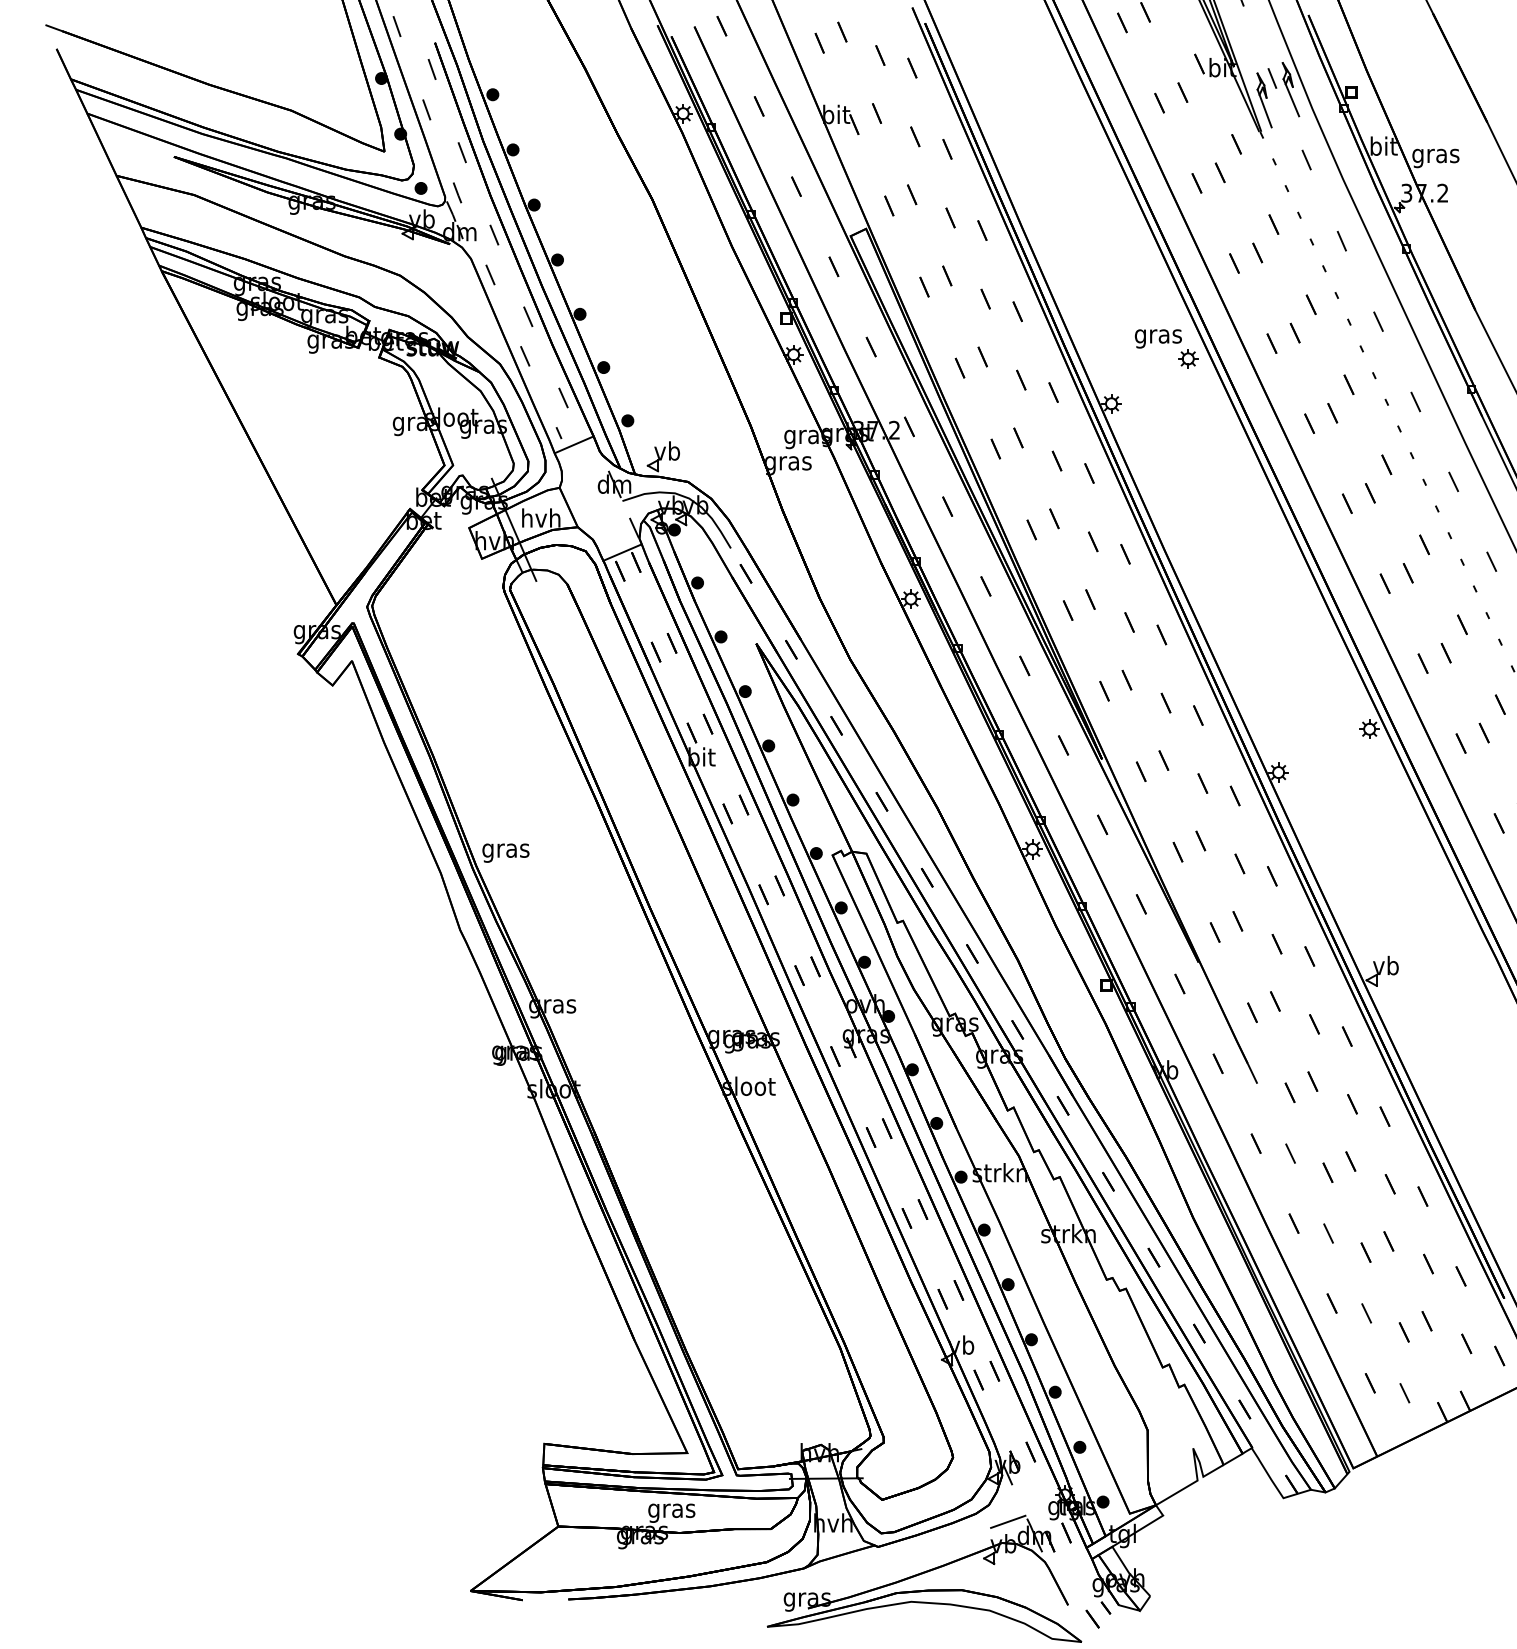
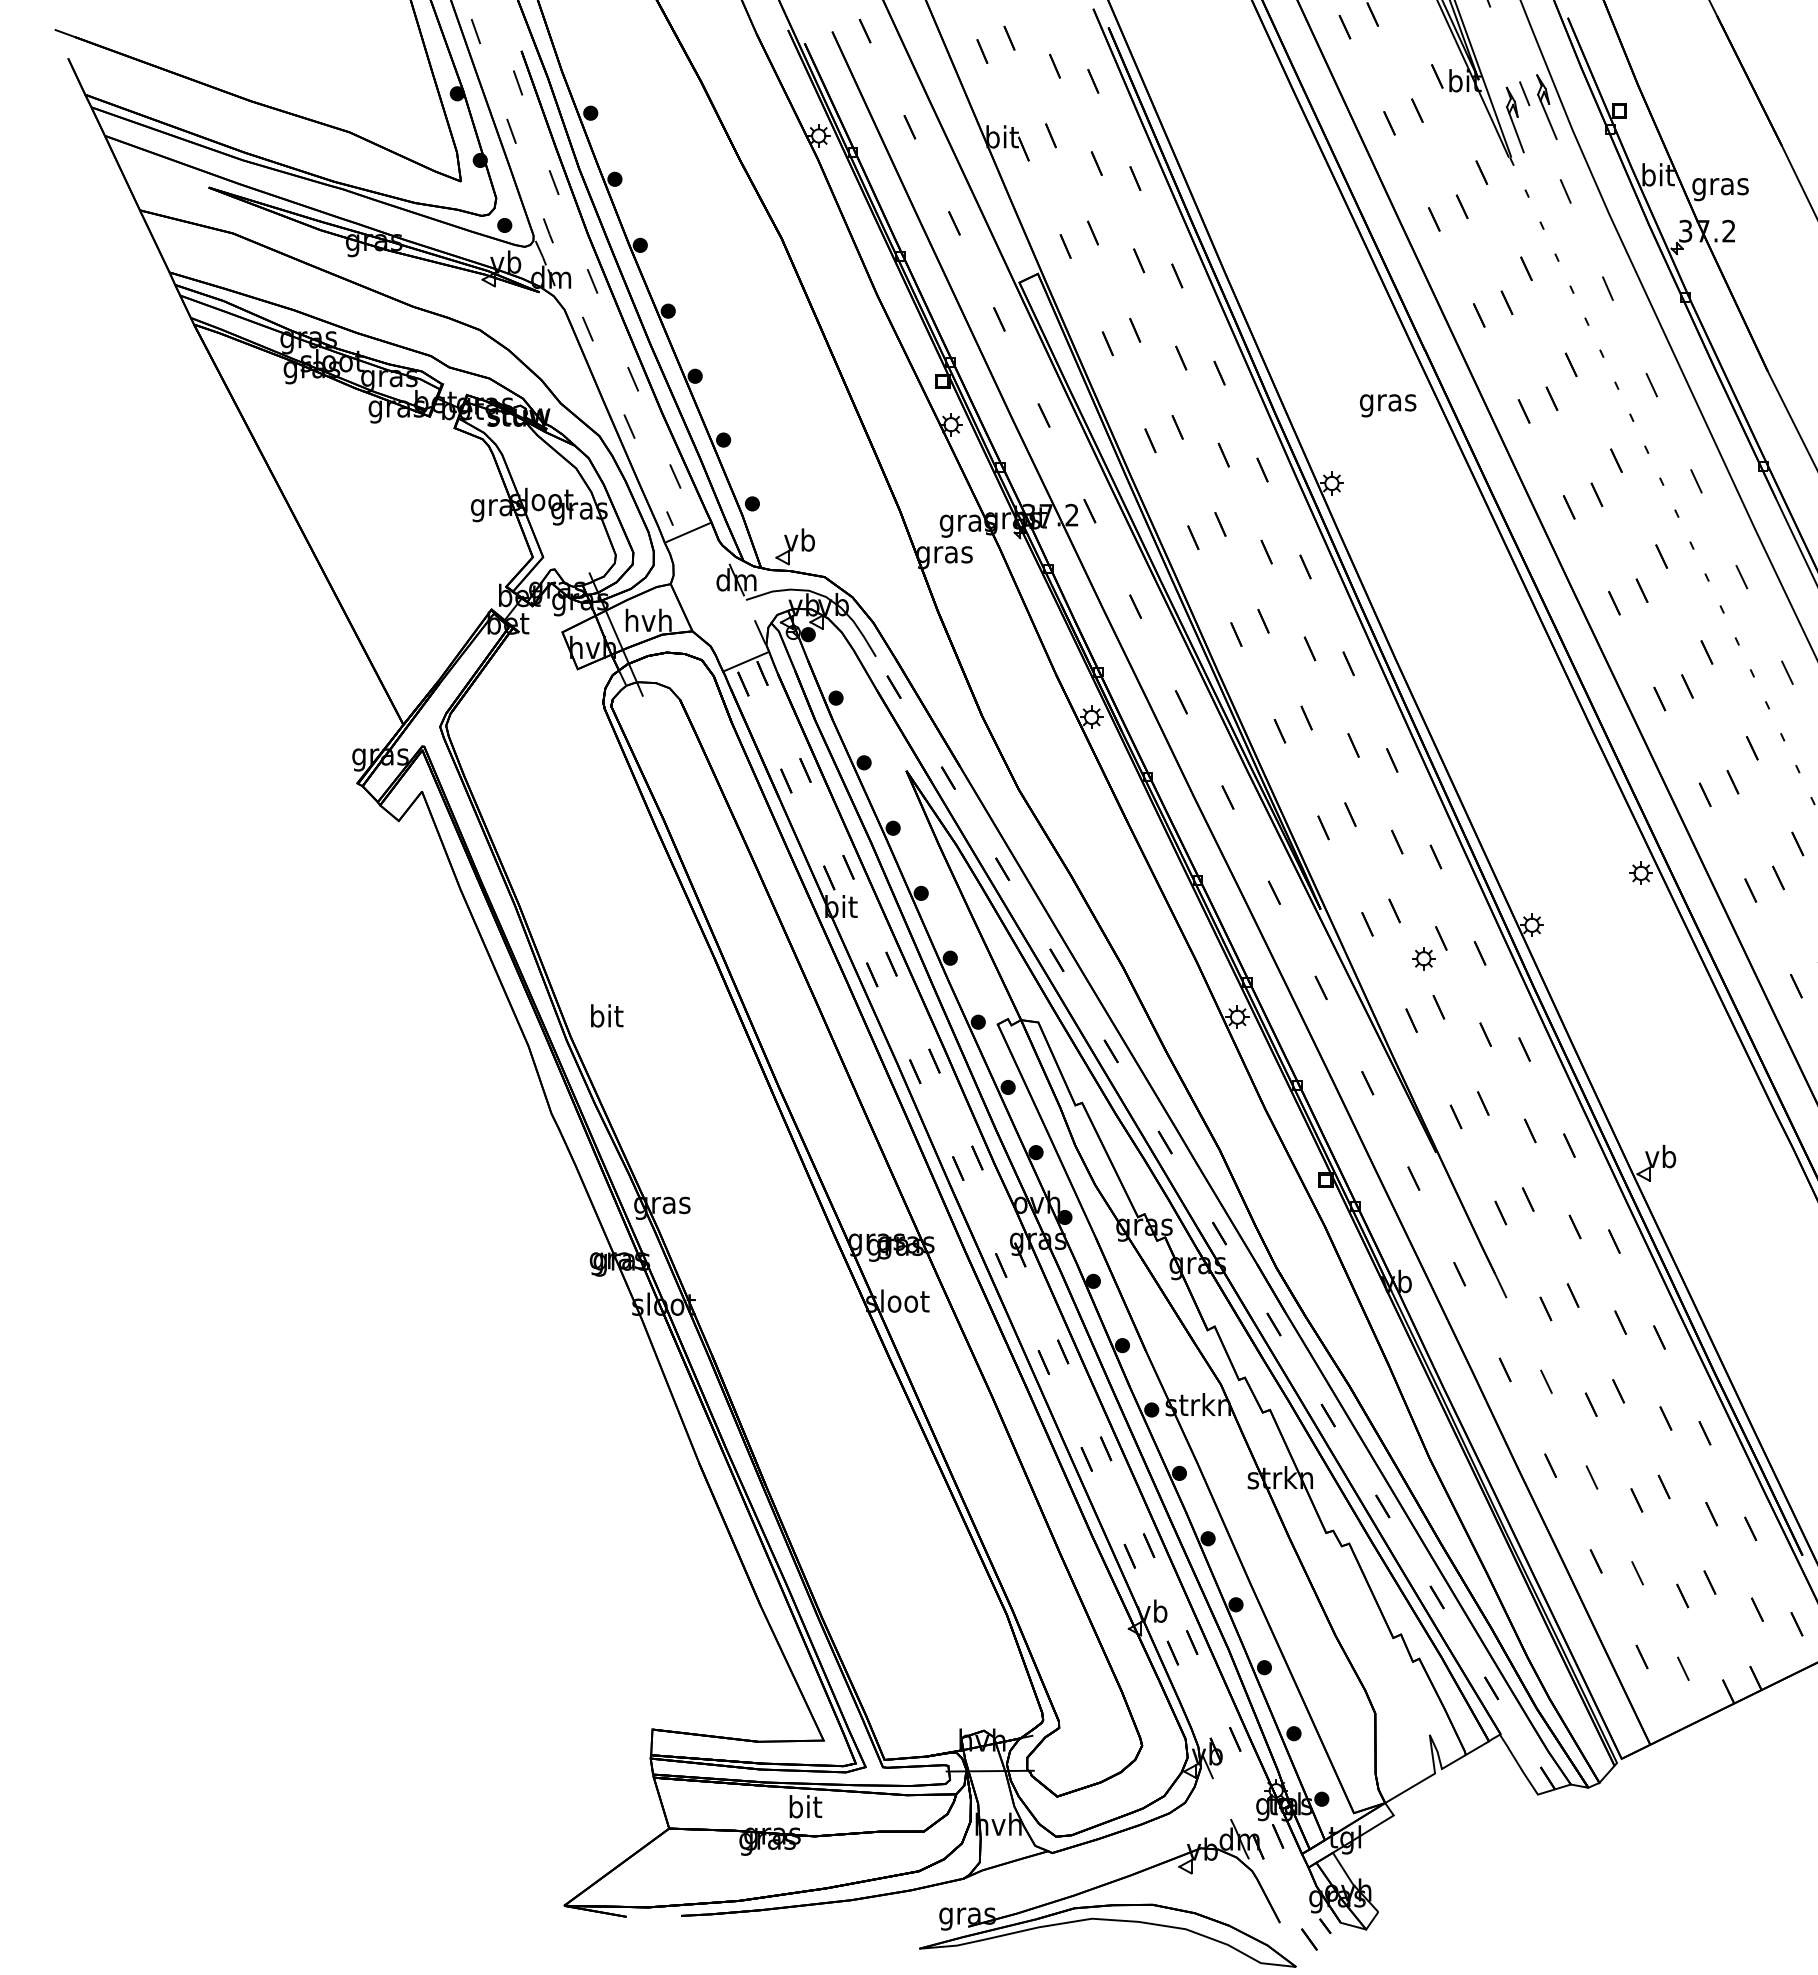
part: (1187, 358) -> (1423, 958), moved
text: (506, 850) -> (606, 1018), gras -> bit
text: (672, 1510) -> (805, 1809), gras -> bit
line: (1007, 1521) -> (1207, 1822), removed

